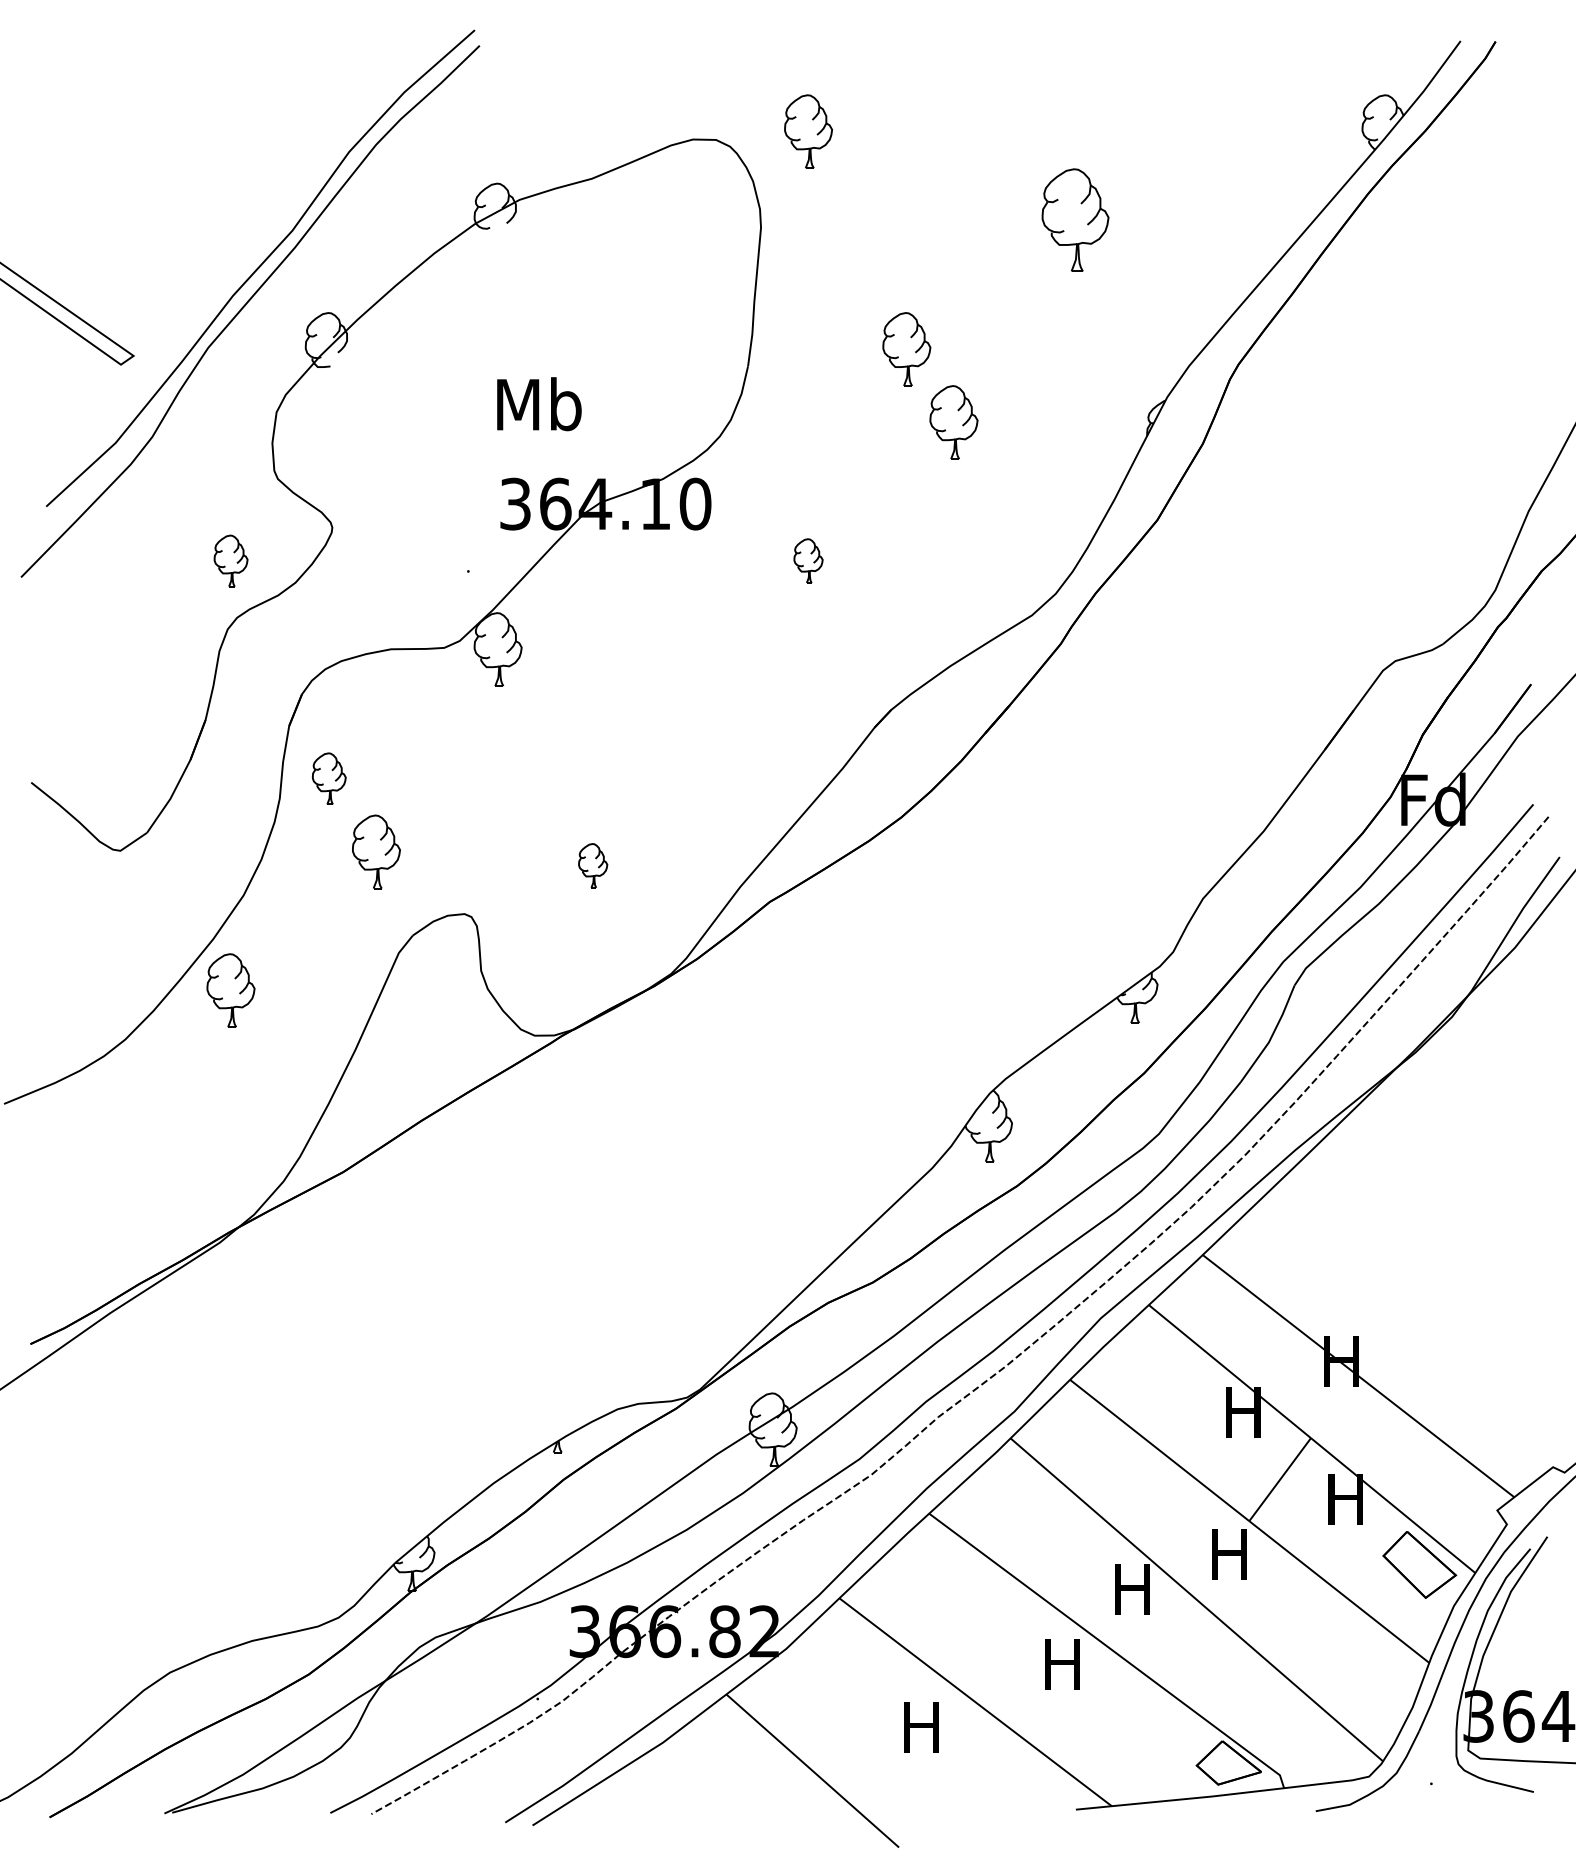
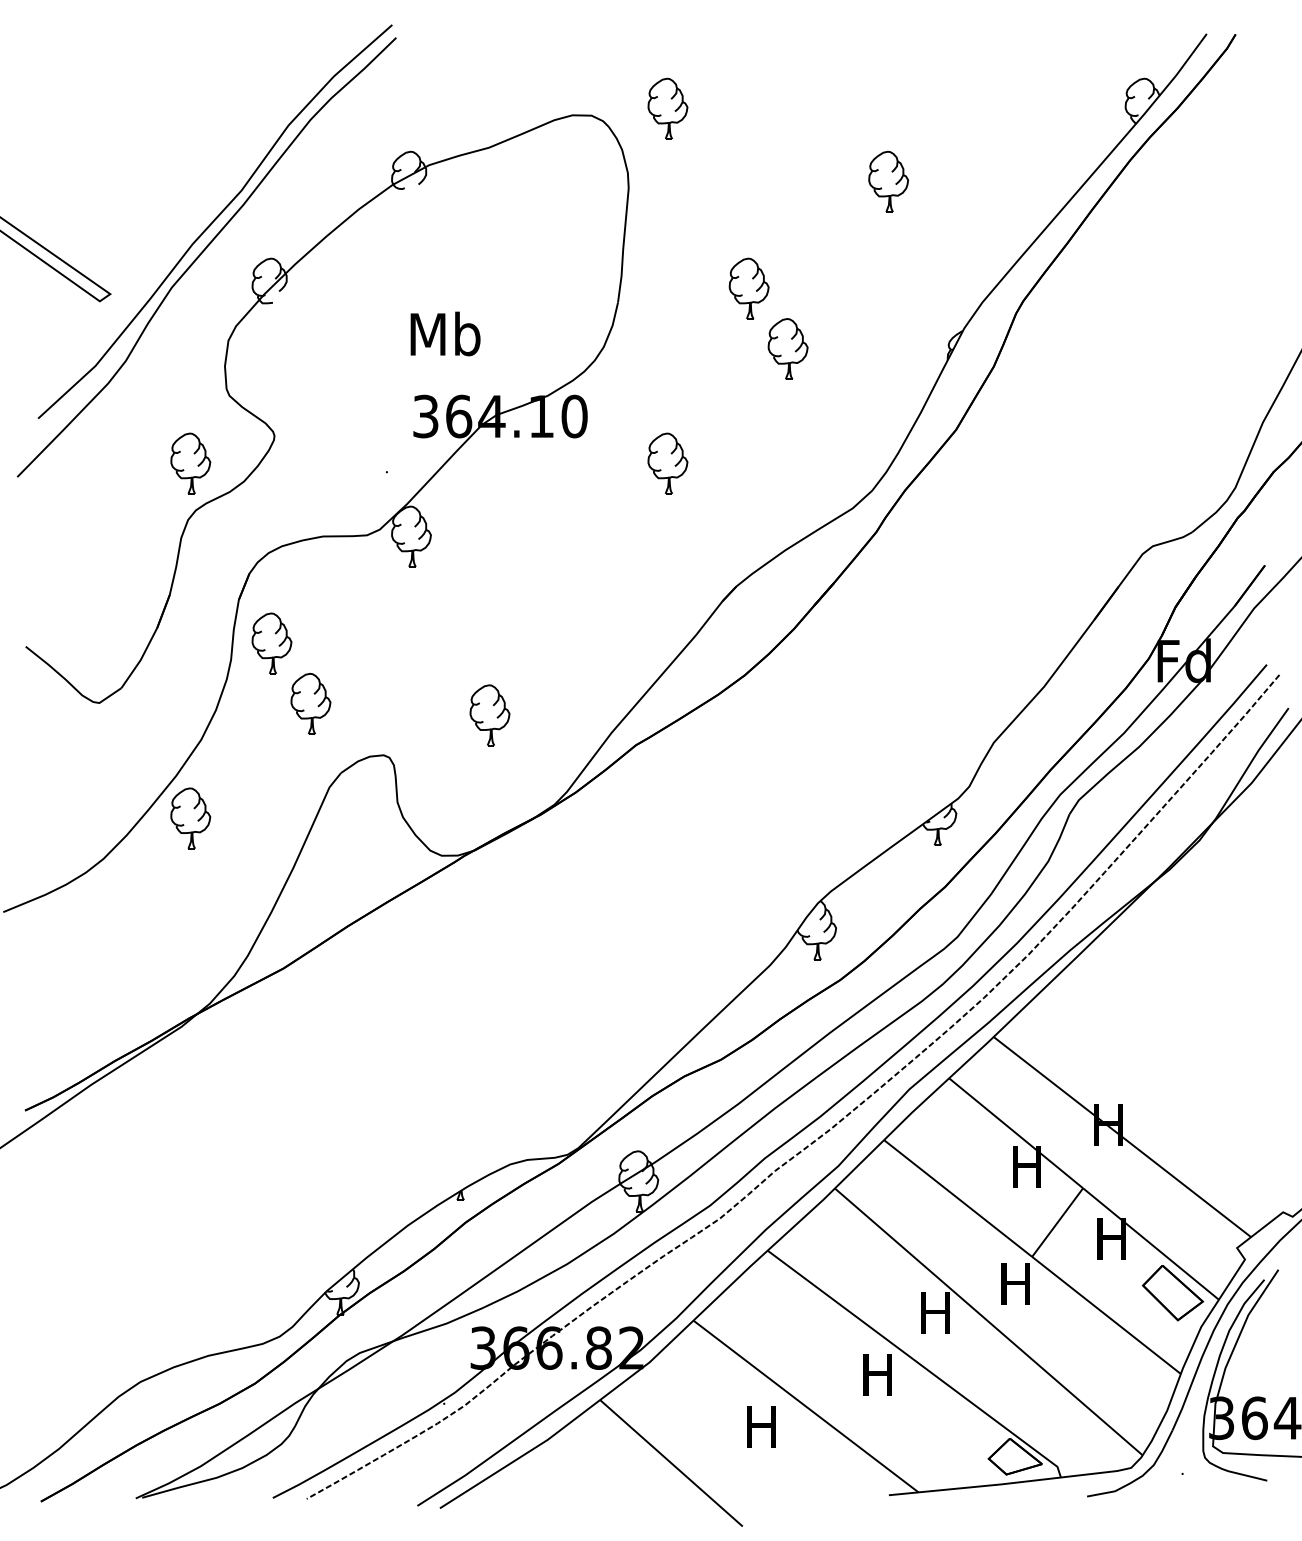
part: (1075, 219) -> (888, 181), size x0.71
part: (230, 560) -> (190, 463), size x1.43
part: (807, 560) -> (667, 463), size x1.67
part: (328, 778) -> (271, 643), size x1.43
part: (592, 865) -> (489, 715), size x1.67

